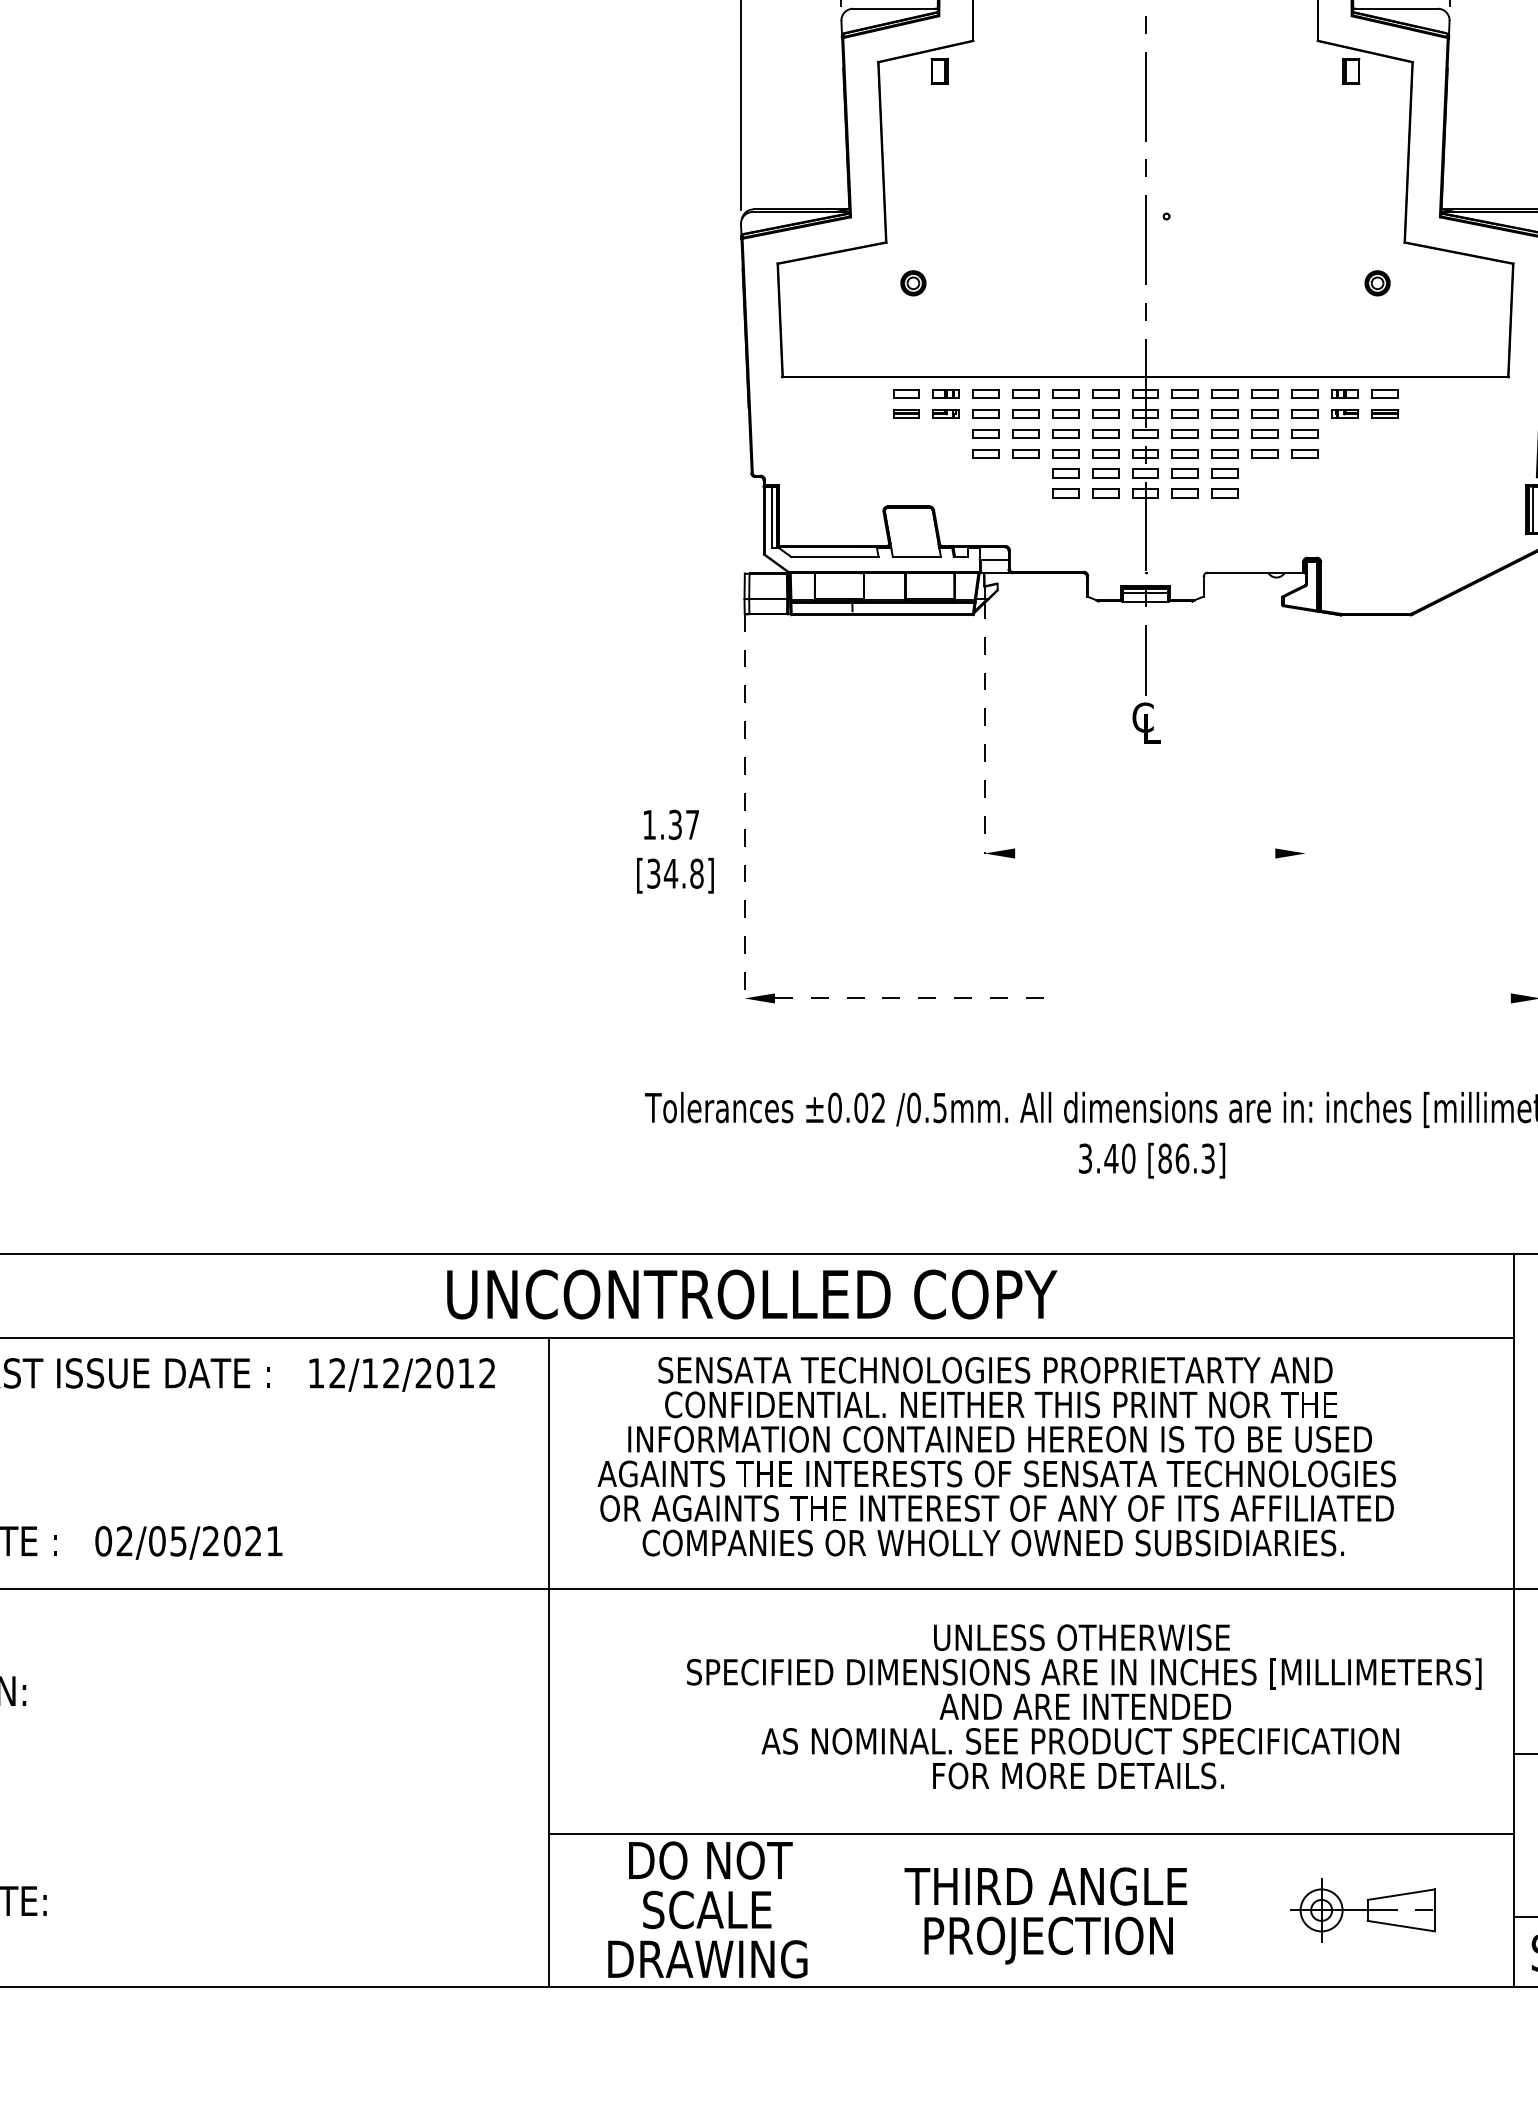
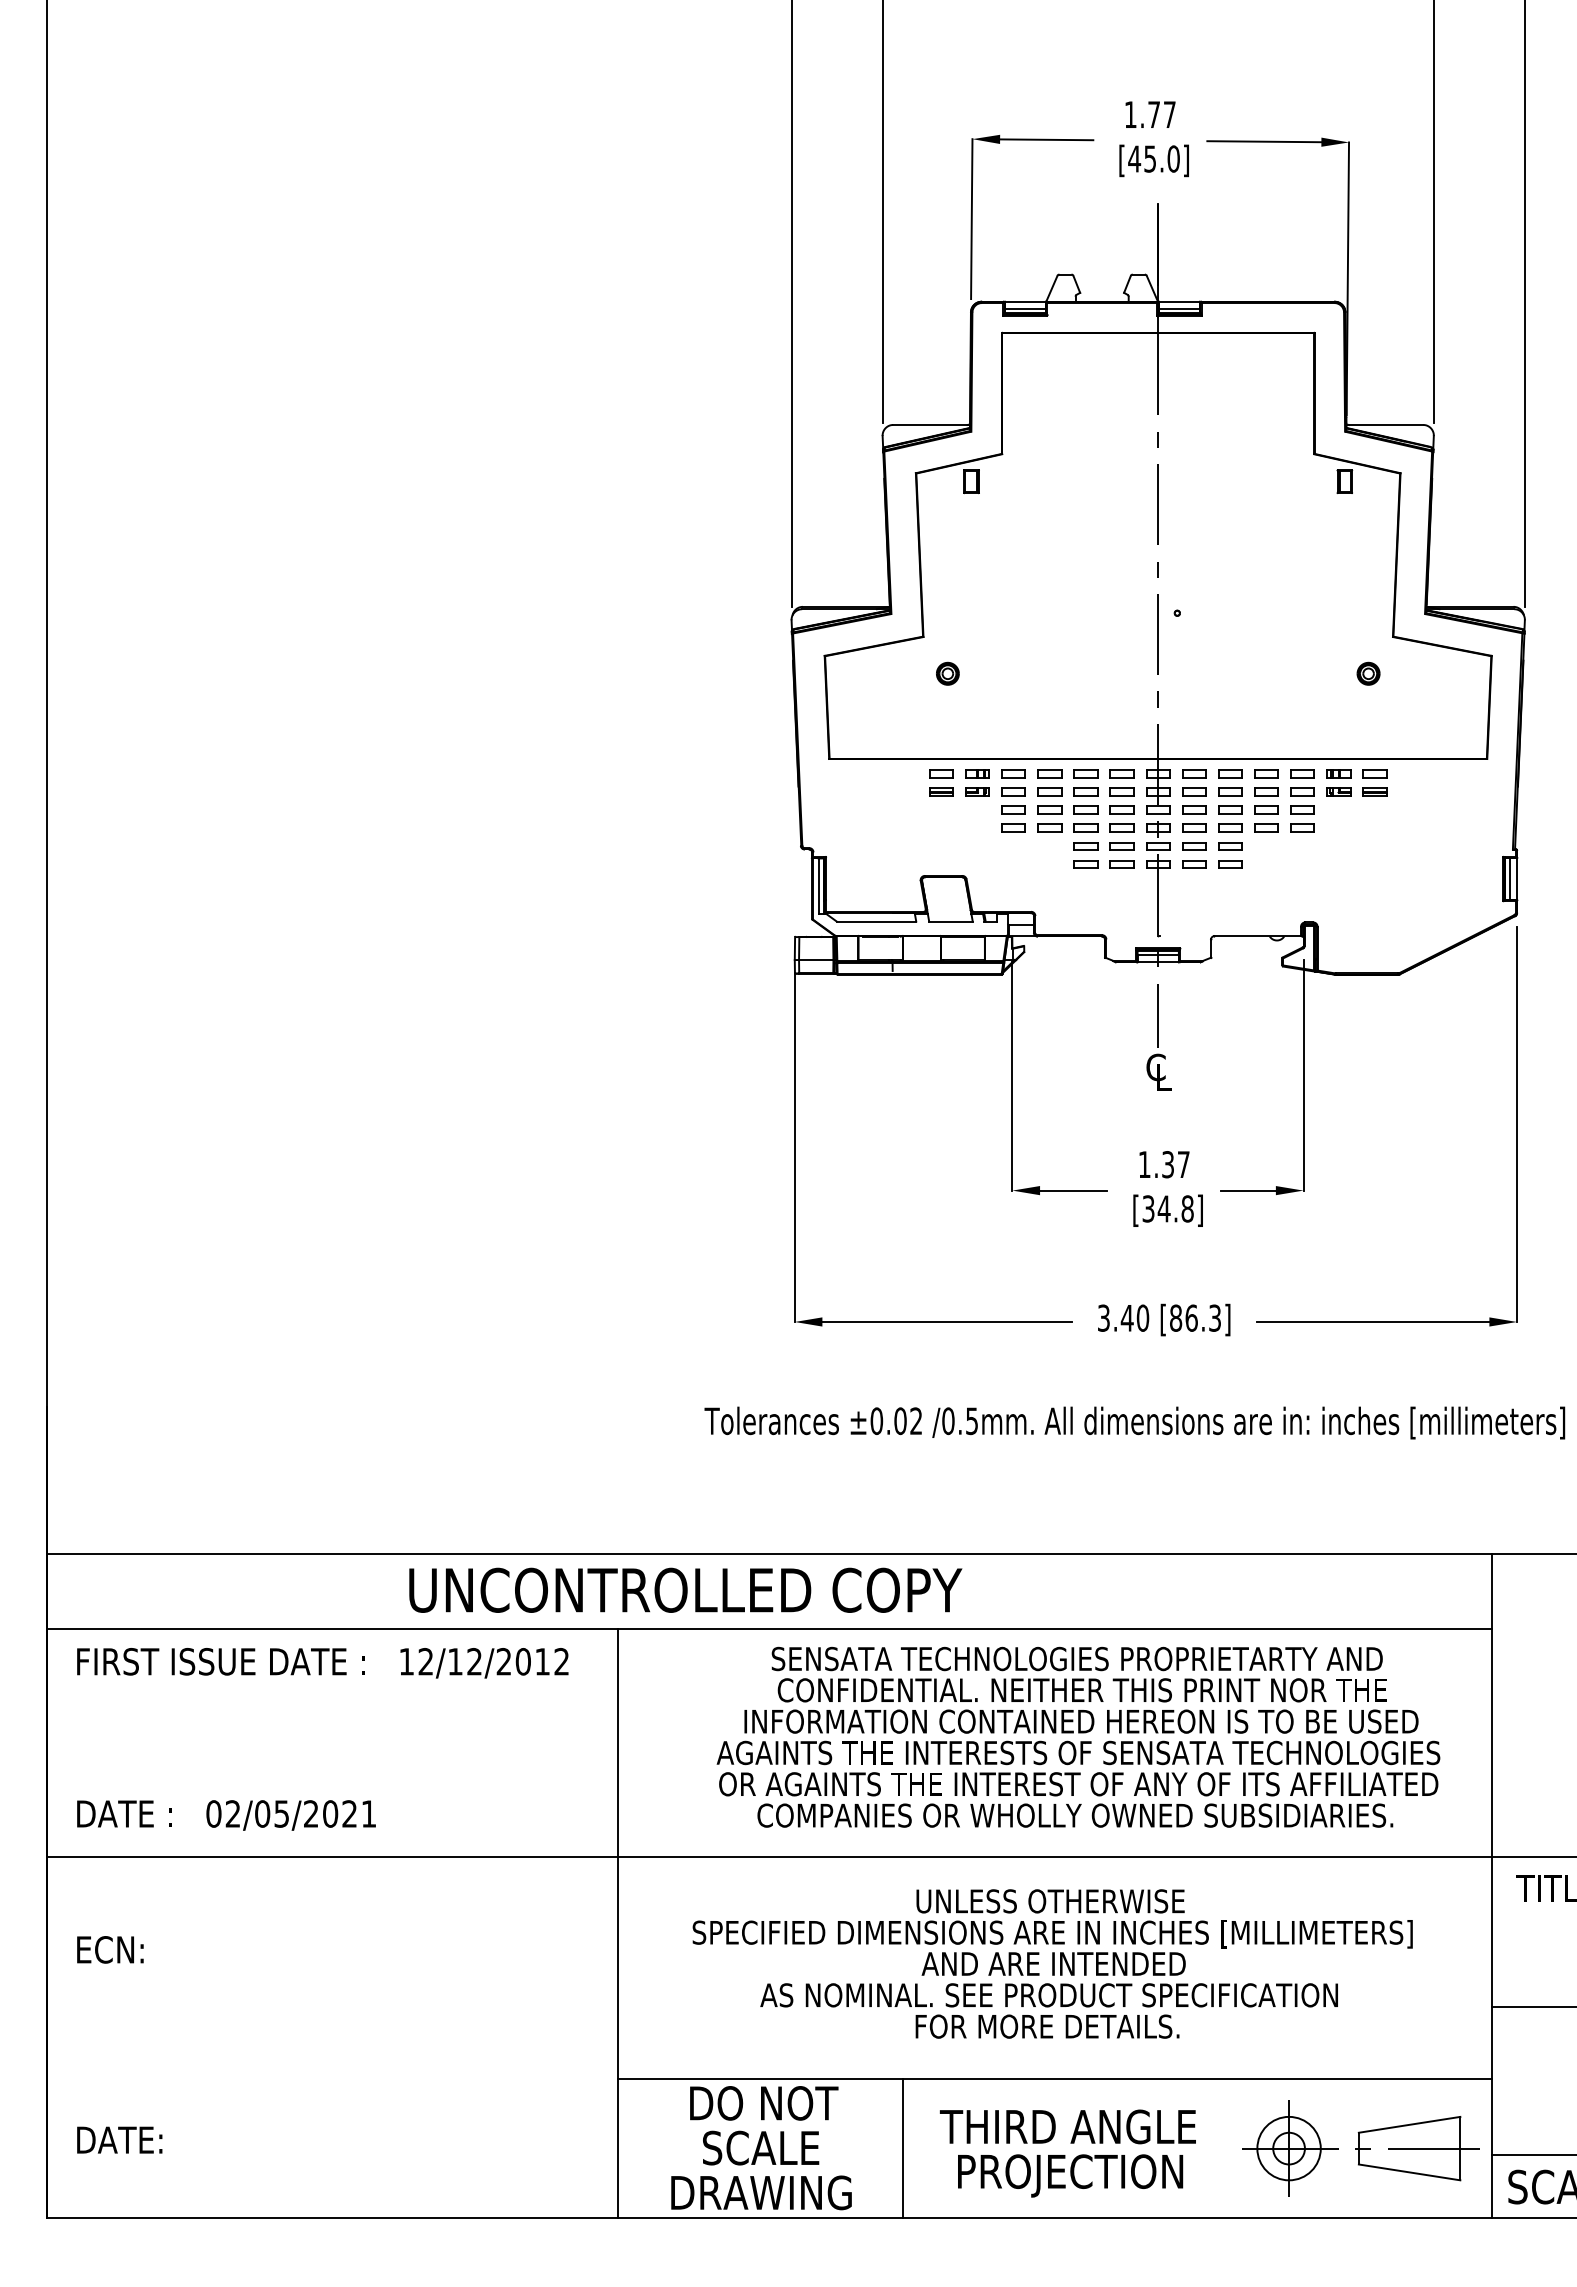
line: (1305, 725) -> (1303, 1074), added
line: (984, 727) -> (1012, 1076), dashed -> solid
line: (744, 807) -> (794, 1148), dashed -> solid
text: (674, 851) -> (1167, 1188), moved
line: (1052, 853) -> (1073, 1190), added
line: (1245, 853) -> (1248, 1190), added
line: (913, 997) -> (947, 1321), dashed -> solid
line: (1381, 997) -> (1372, 1321), added
text: (1152, 1160) -> (1164, 1319), moved
text: (751, 1293) -> (685, 1589), moved
text: (996, 1455) -> (1078, 1736), moved
text: (1084, 1706) -> (1052, 1963), moved
line: (864, 1910) -> (903, 2148), added
part: (1368, 1910) -> (1360, 2148), size x1.67

